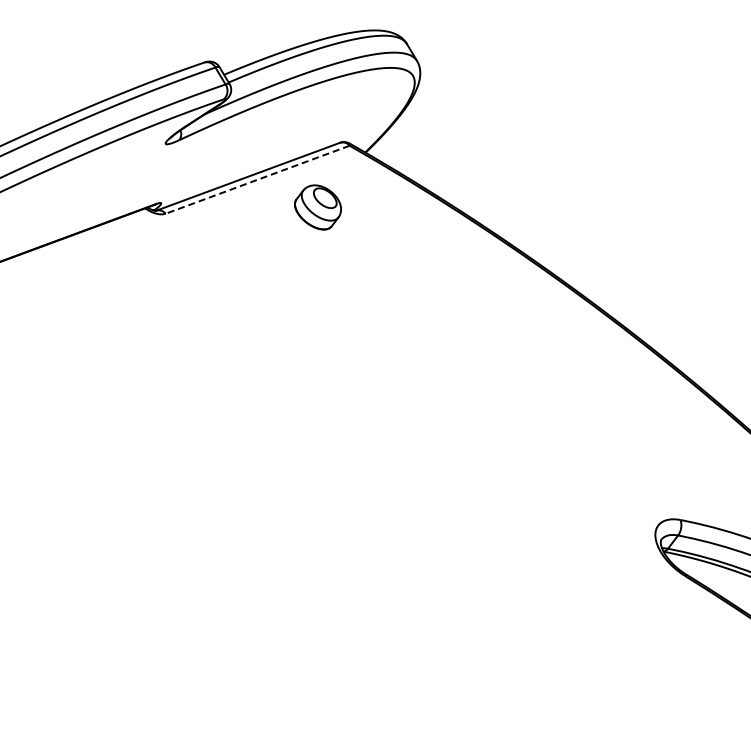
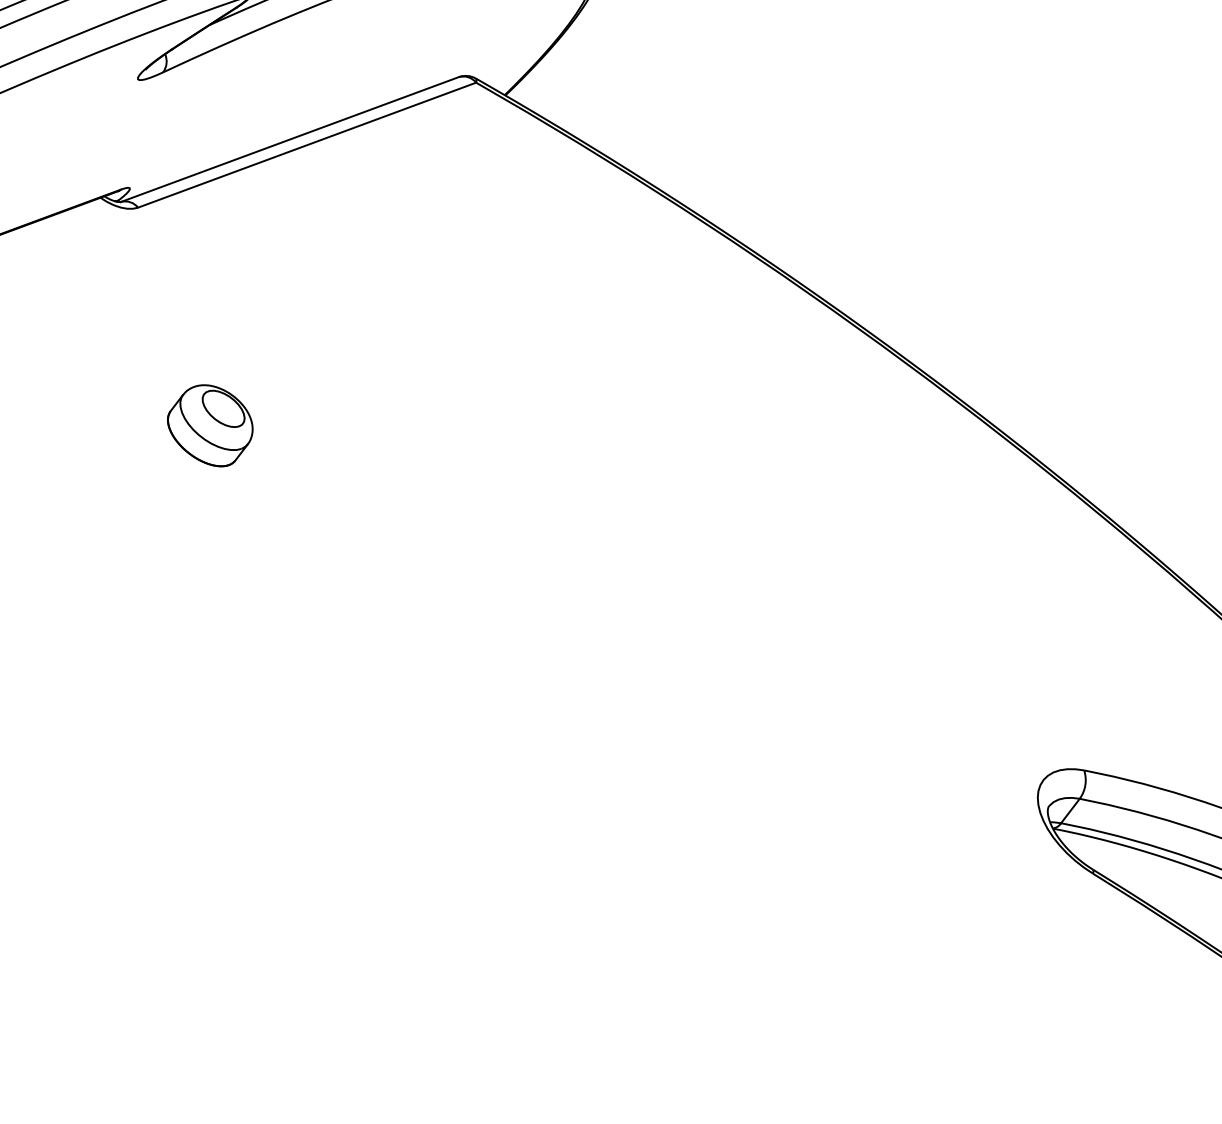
line: (257, 179) -> (306, 144), dashed -> solid
part: (317, 207) -> (209, 425), moved

